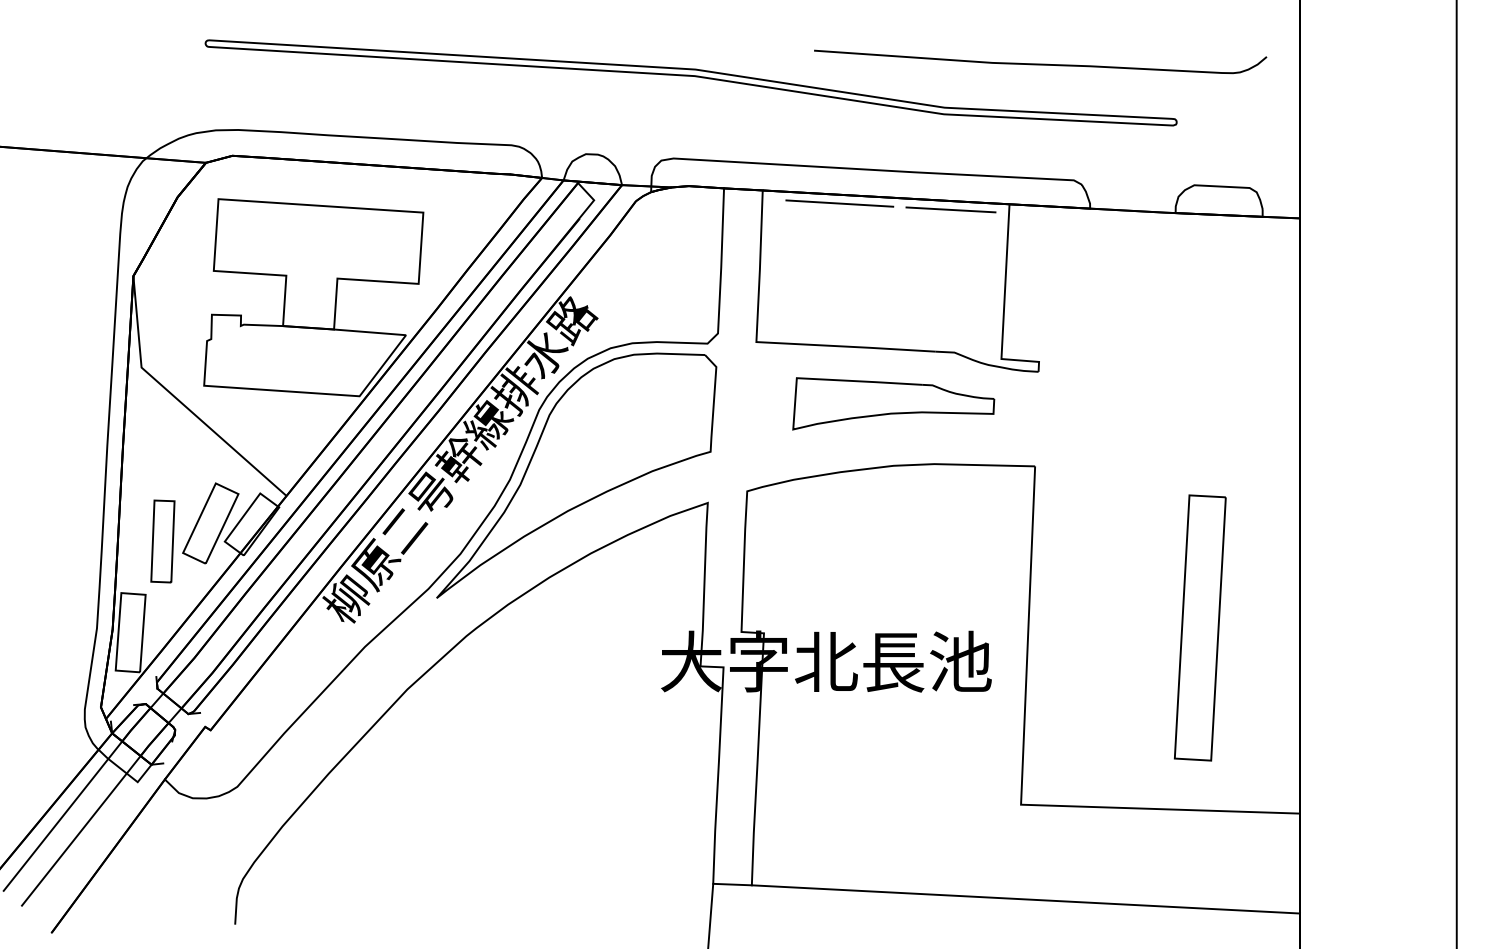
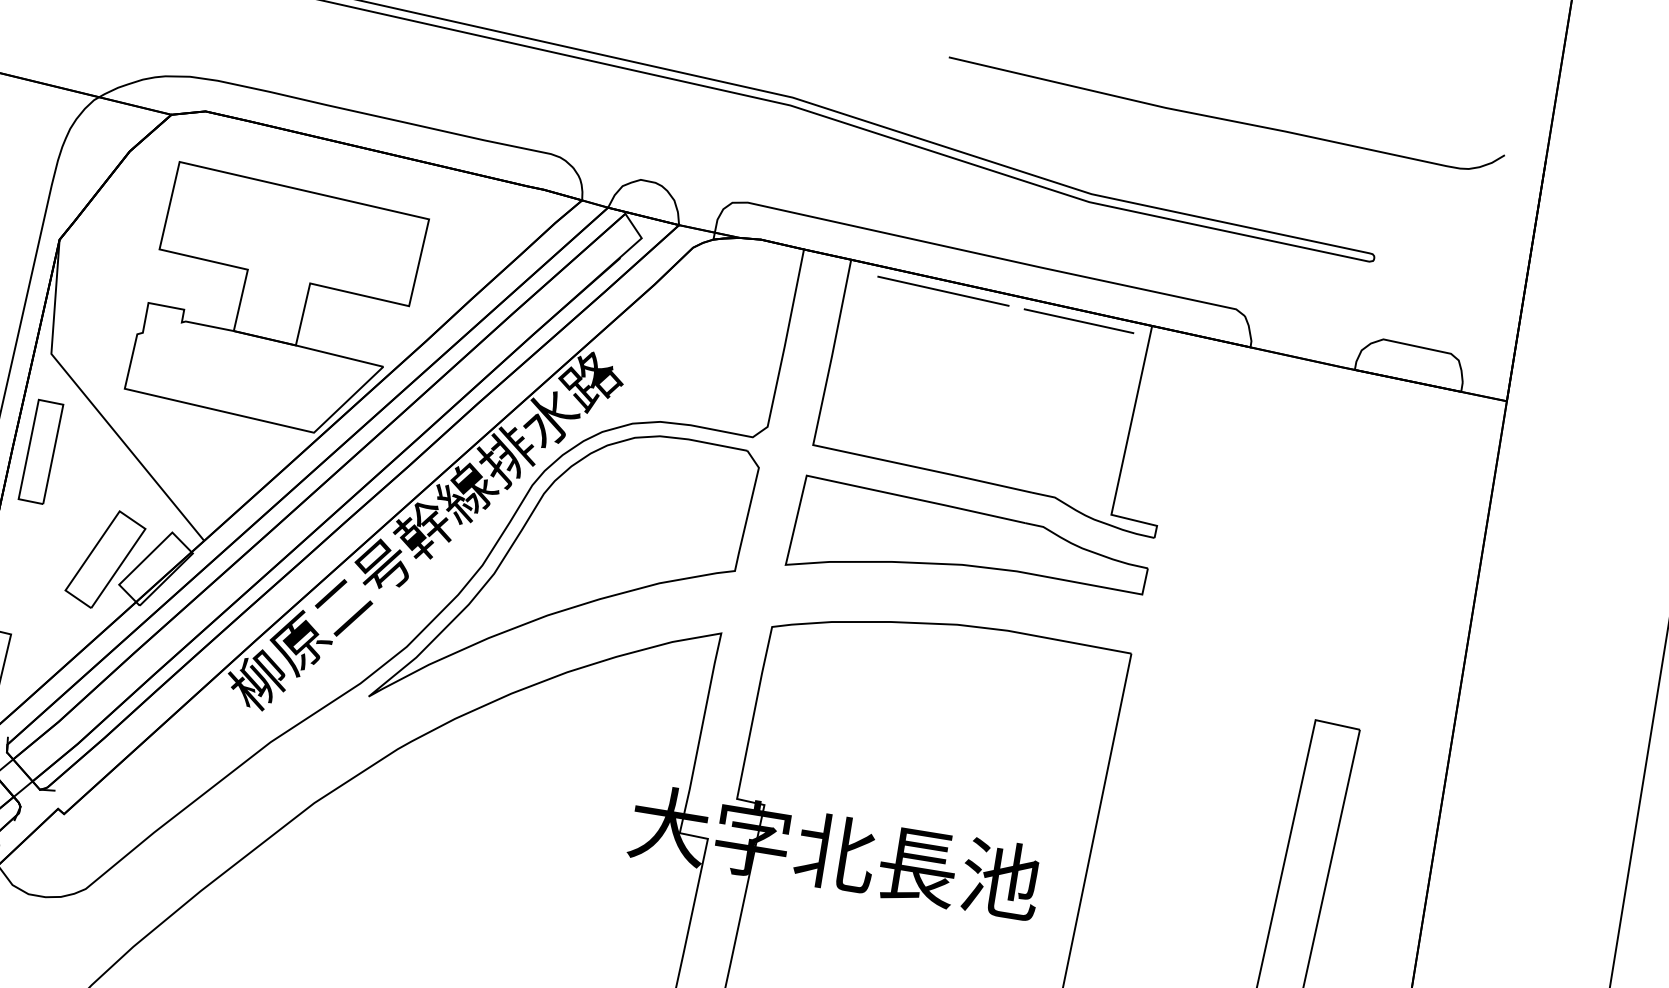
curve: (1040, 63) -> (1224, 118), moved
part: (893, 403) -> (969, 548), size x1.43
part: (162, 541) -> (40, 451), moved

